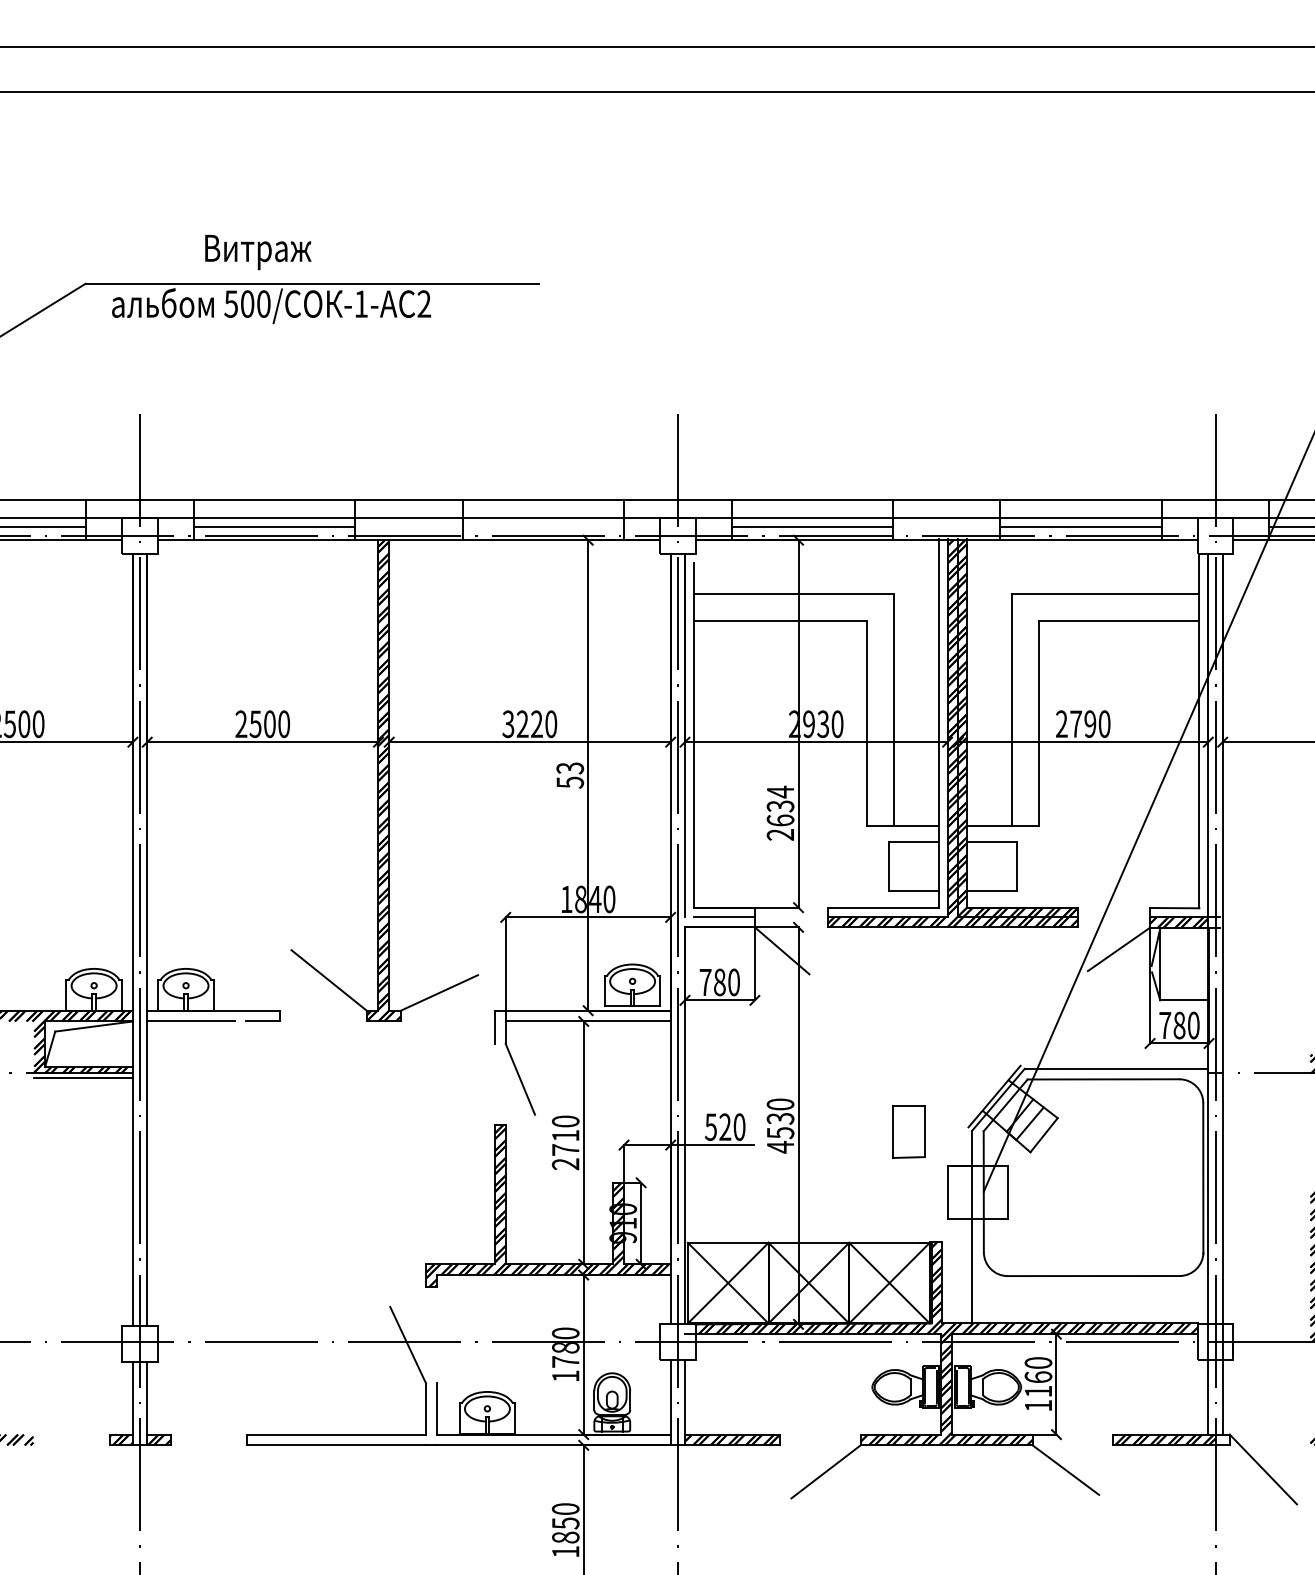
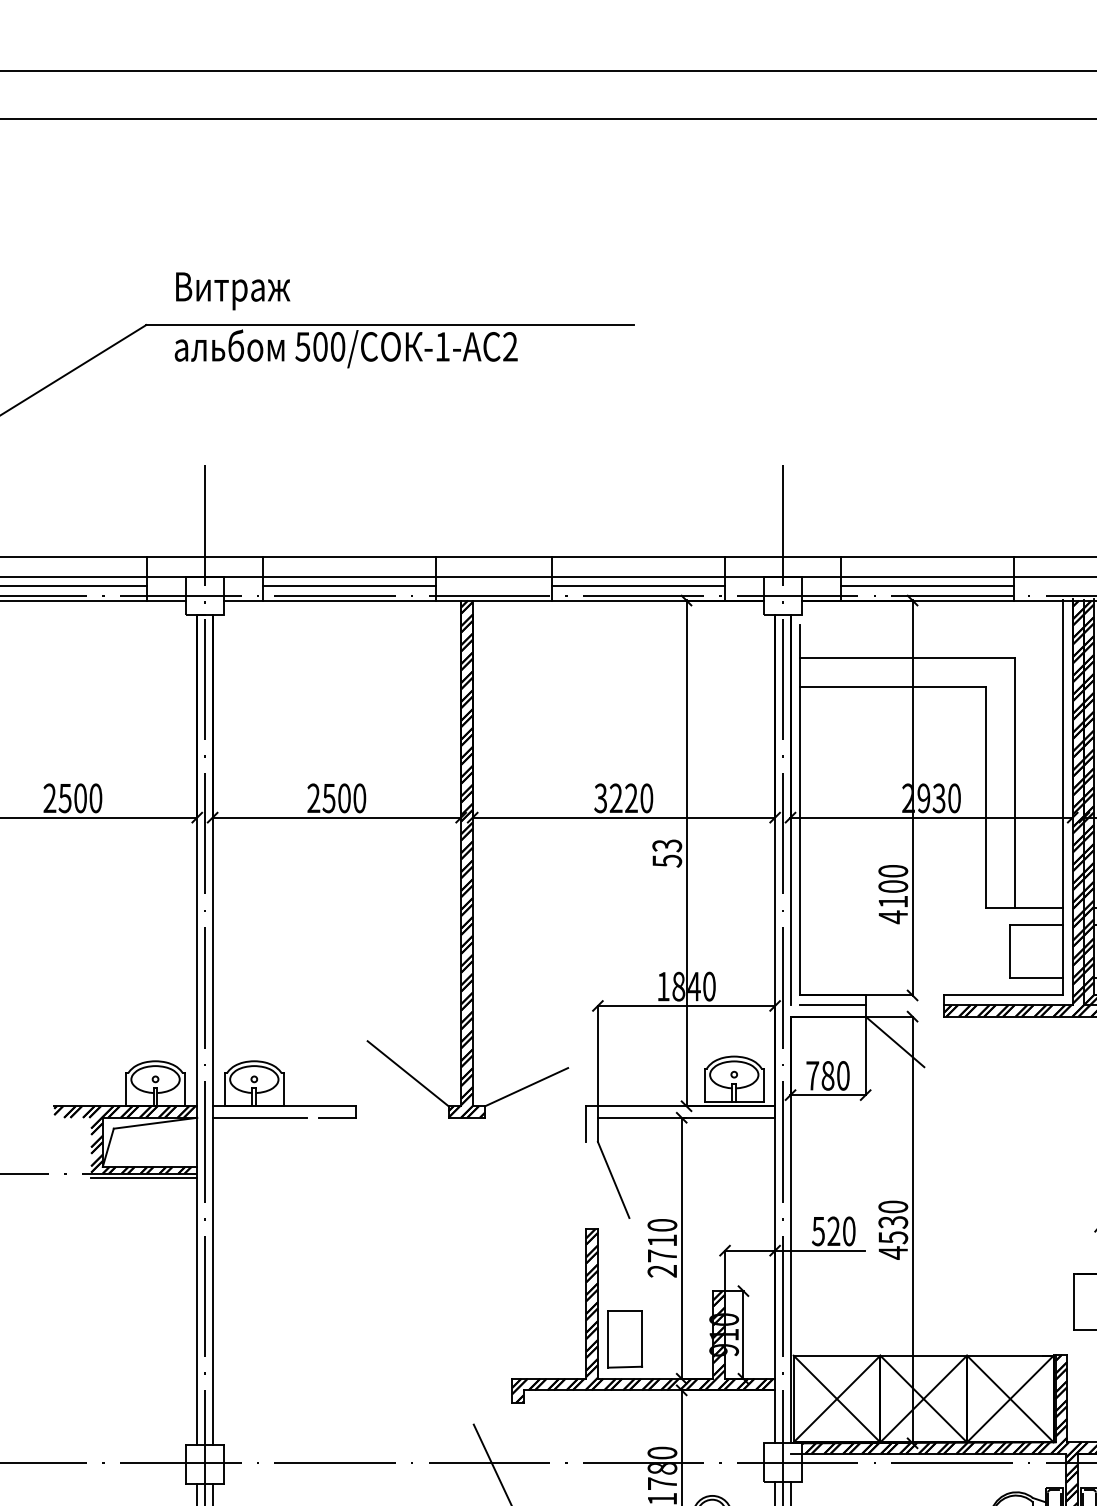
text: (258, 252) -> (233, 291), moved
line: (543, 526) -> (638, 585), added
text: (780, 813) -> (893, 894), 2634 -> 4100
part: (908, 1131) -> (624, 1339), moved

